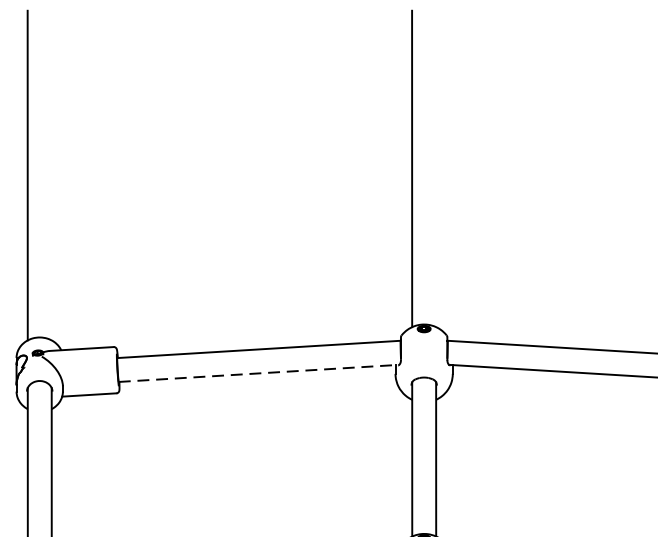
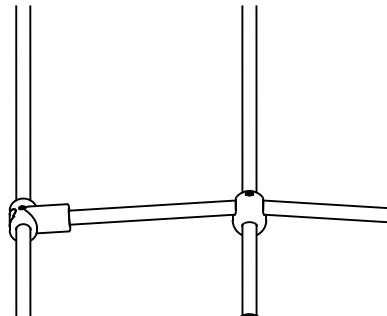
line: (436, 169) -> (256, 99), added
line: (51, 175) -> (30, 103), added
line: (259, 373) -> (152, 219), dashed -> solid

